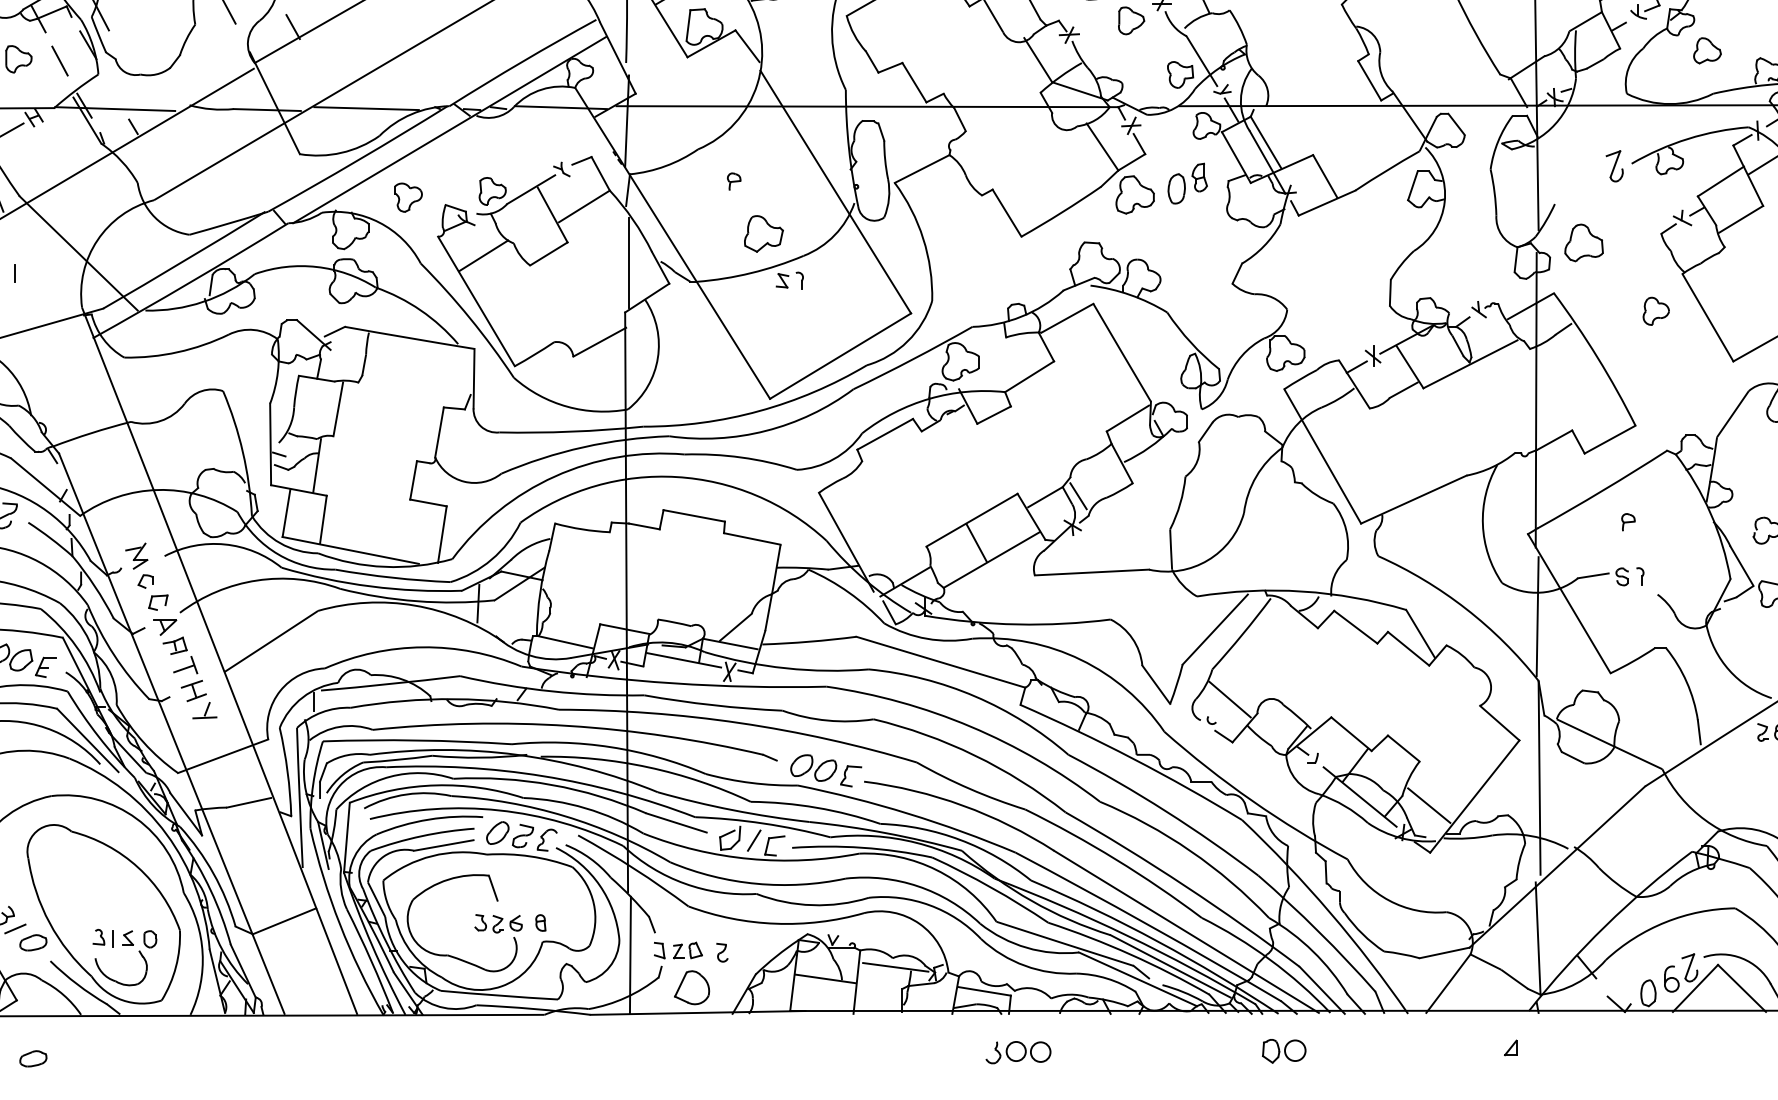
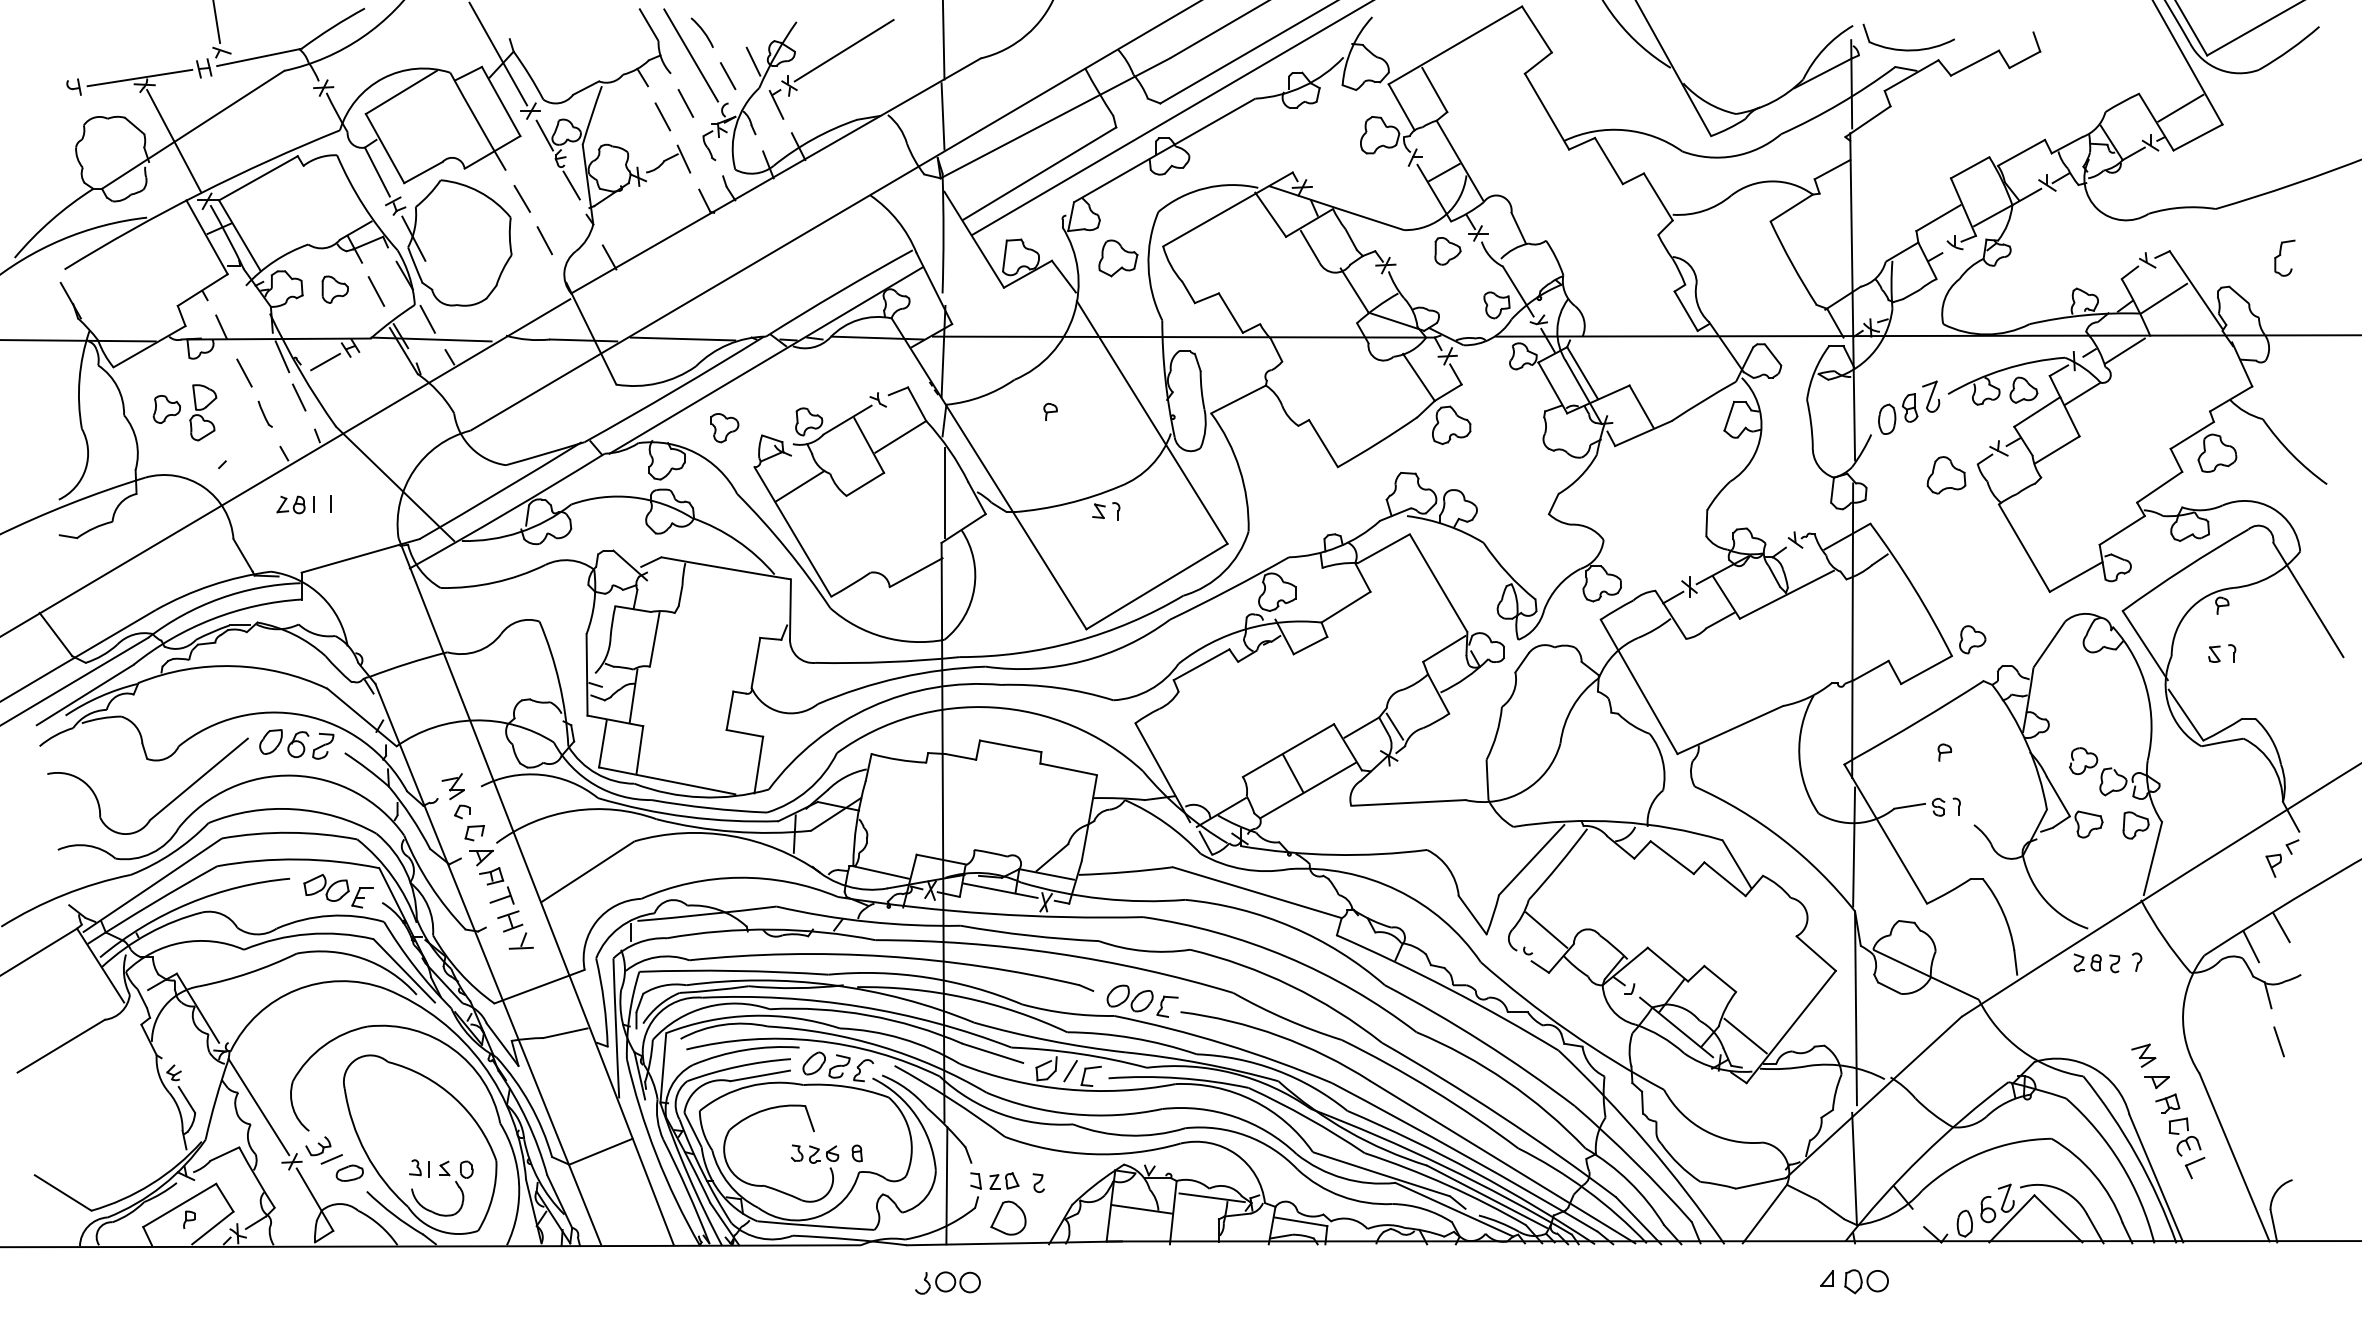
part: (1707, 50) -> (2023, 389), moved
line: (111, 88) -> (427, 318), added
part: (1188, 183) -> (1898, 413), moved
part: (764, 234) -> (1118, 258), moved
part: (1584, 243) -> (1946, 475), moved
part: (1656, 311) -> (1972, 639), moved
part: (1284, 1051) -> (1866, 1281), moved
part: (1018, 1052) -> (947, 1282), moved
part: (33, 1058) -> (349, 1288), removed

